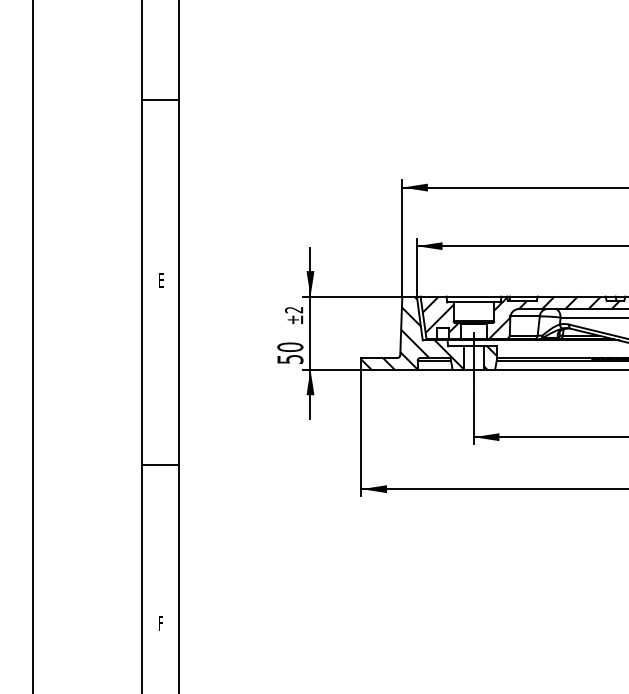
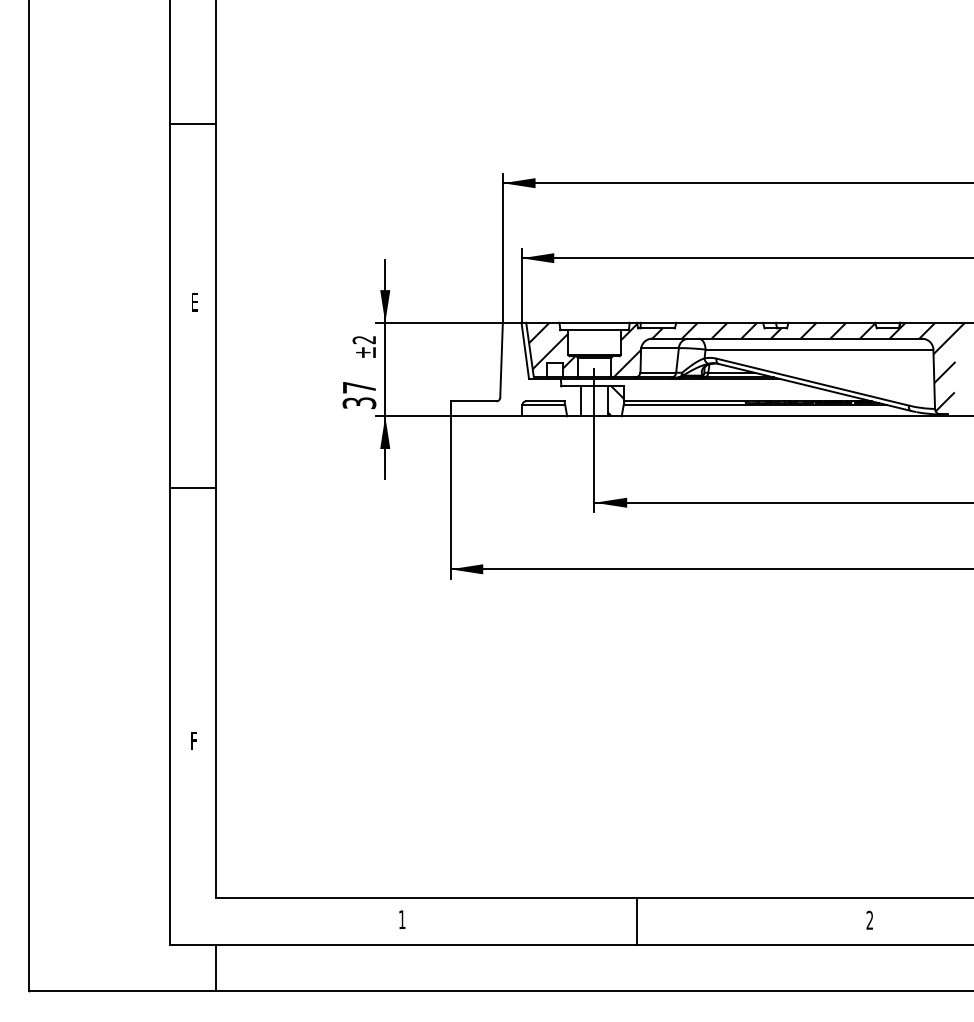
line: (159, 99) -> (192, 123), moved
hatch: (412, 333) -> (515, 369), removed
text: (290, 352) -> (359, 394), 50 -> 37
line: (159, 465) -> (192, 488), moved

